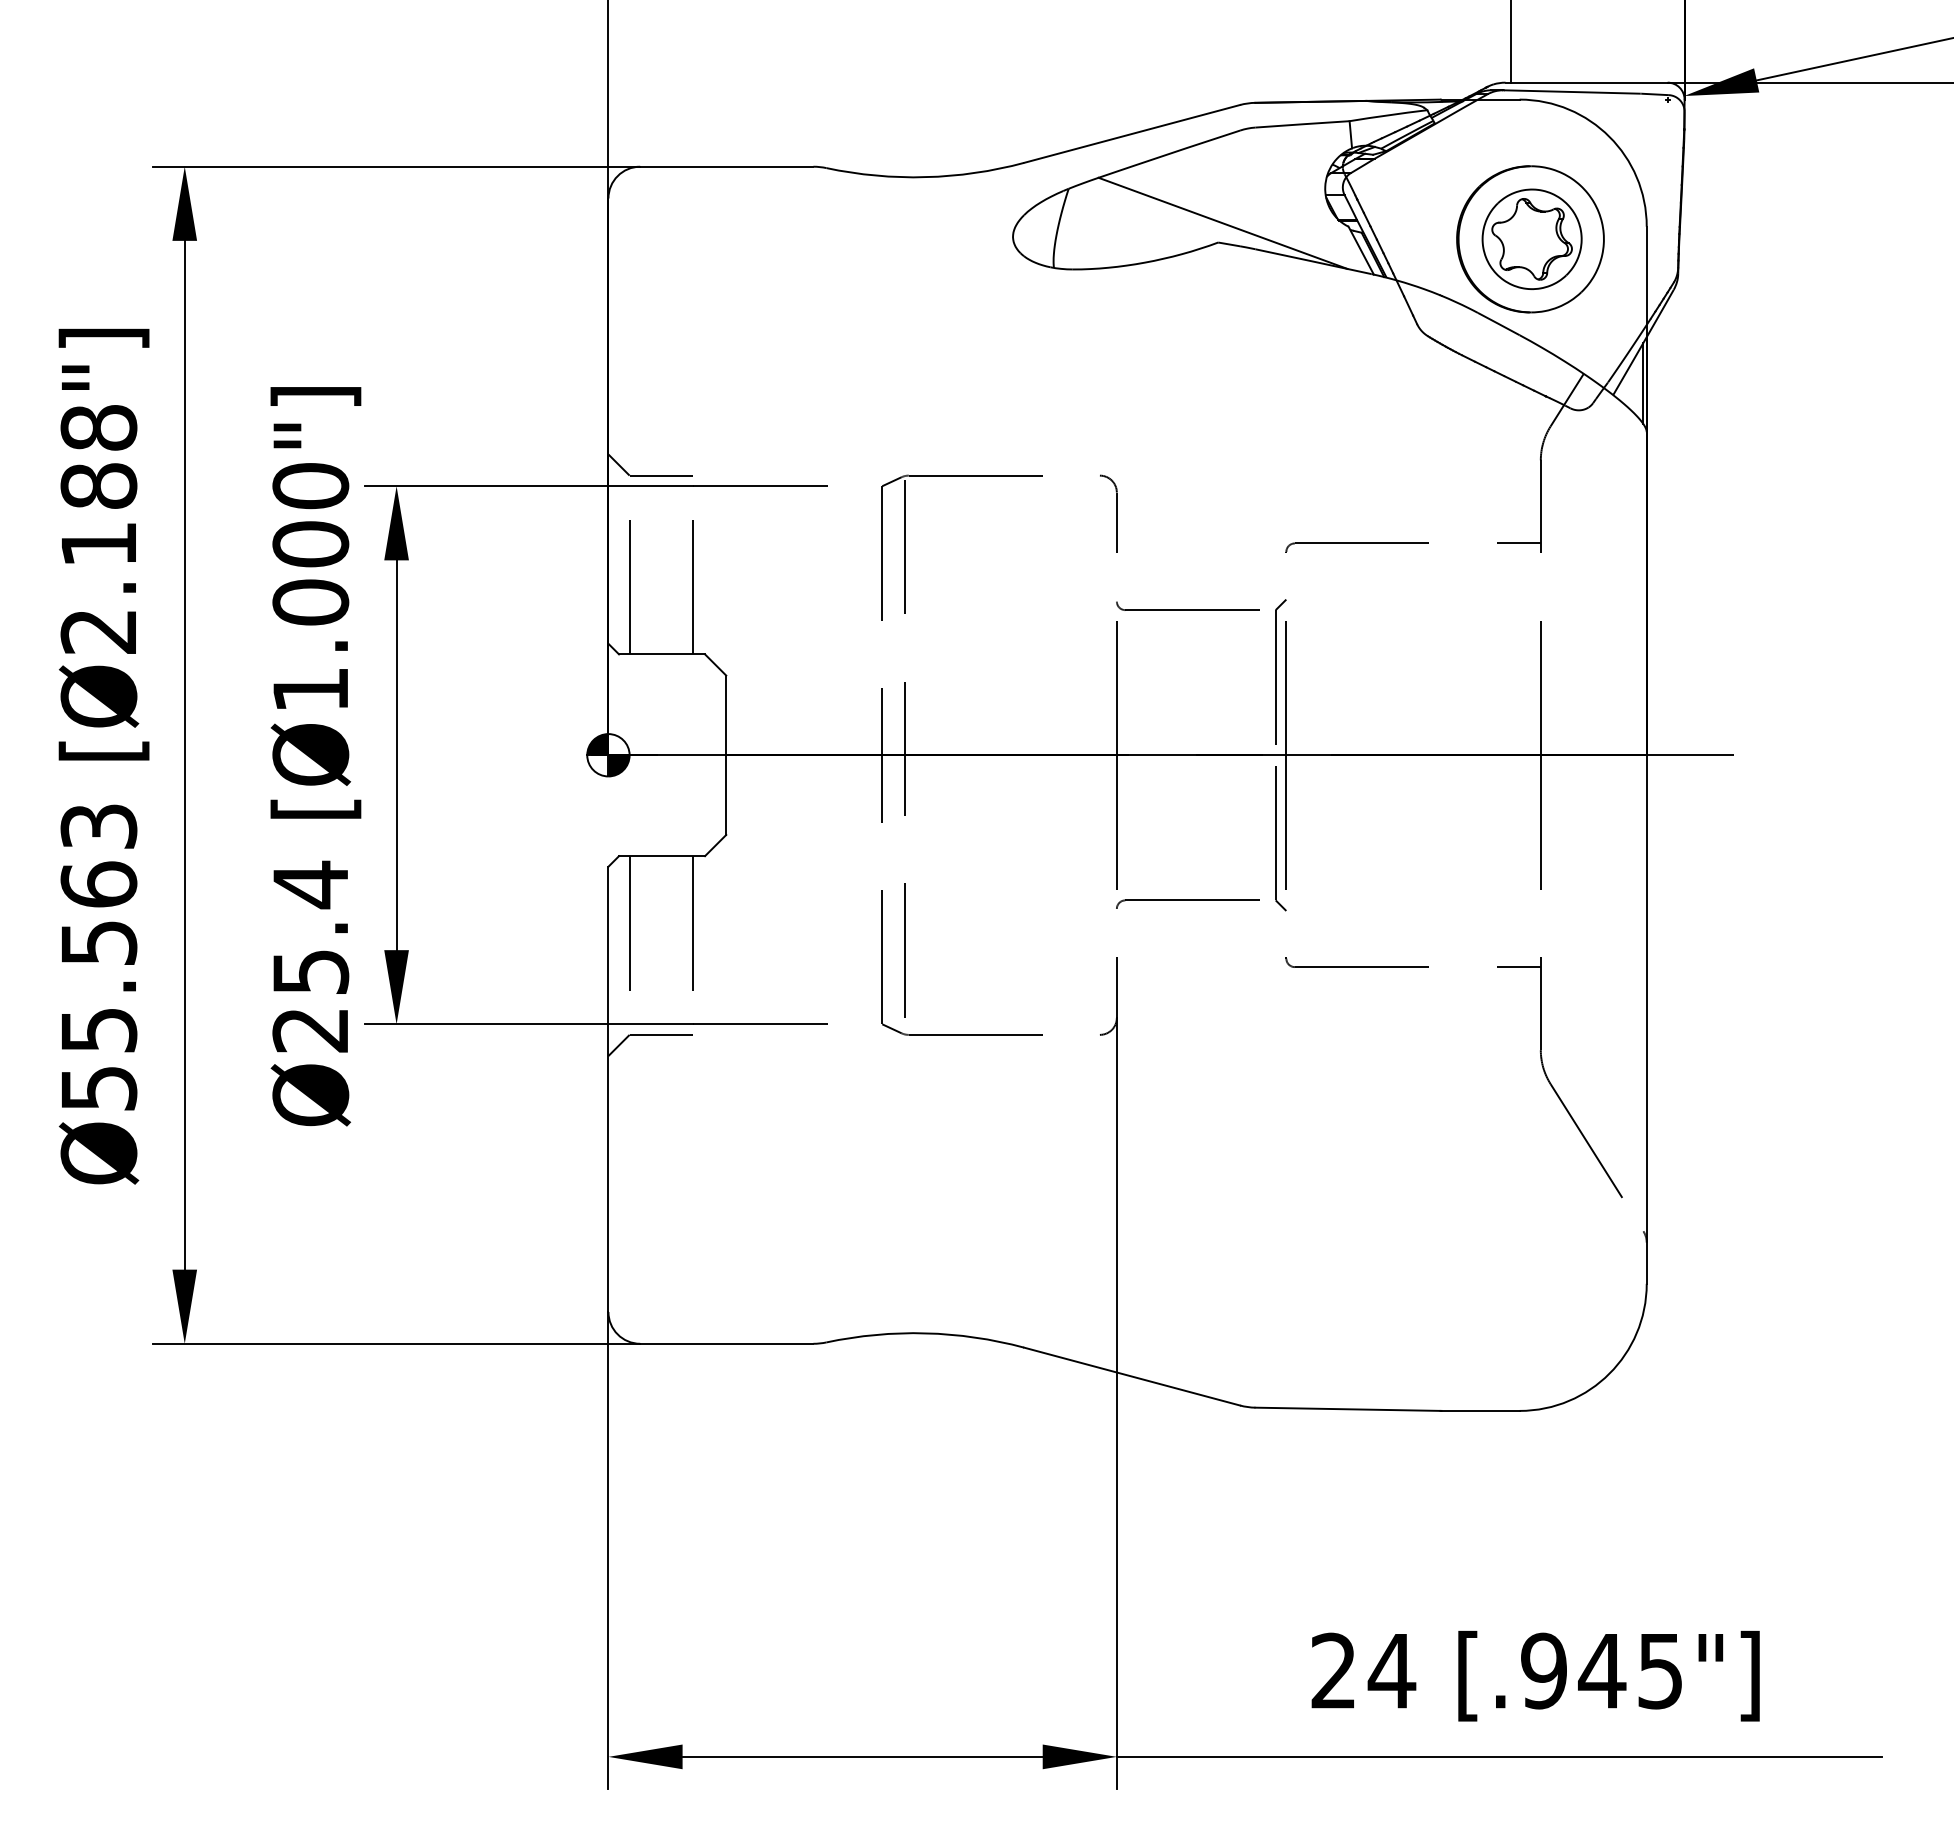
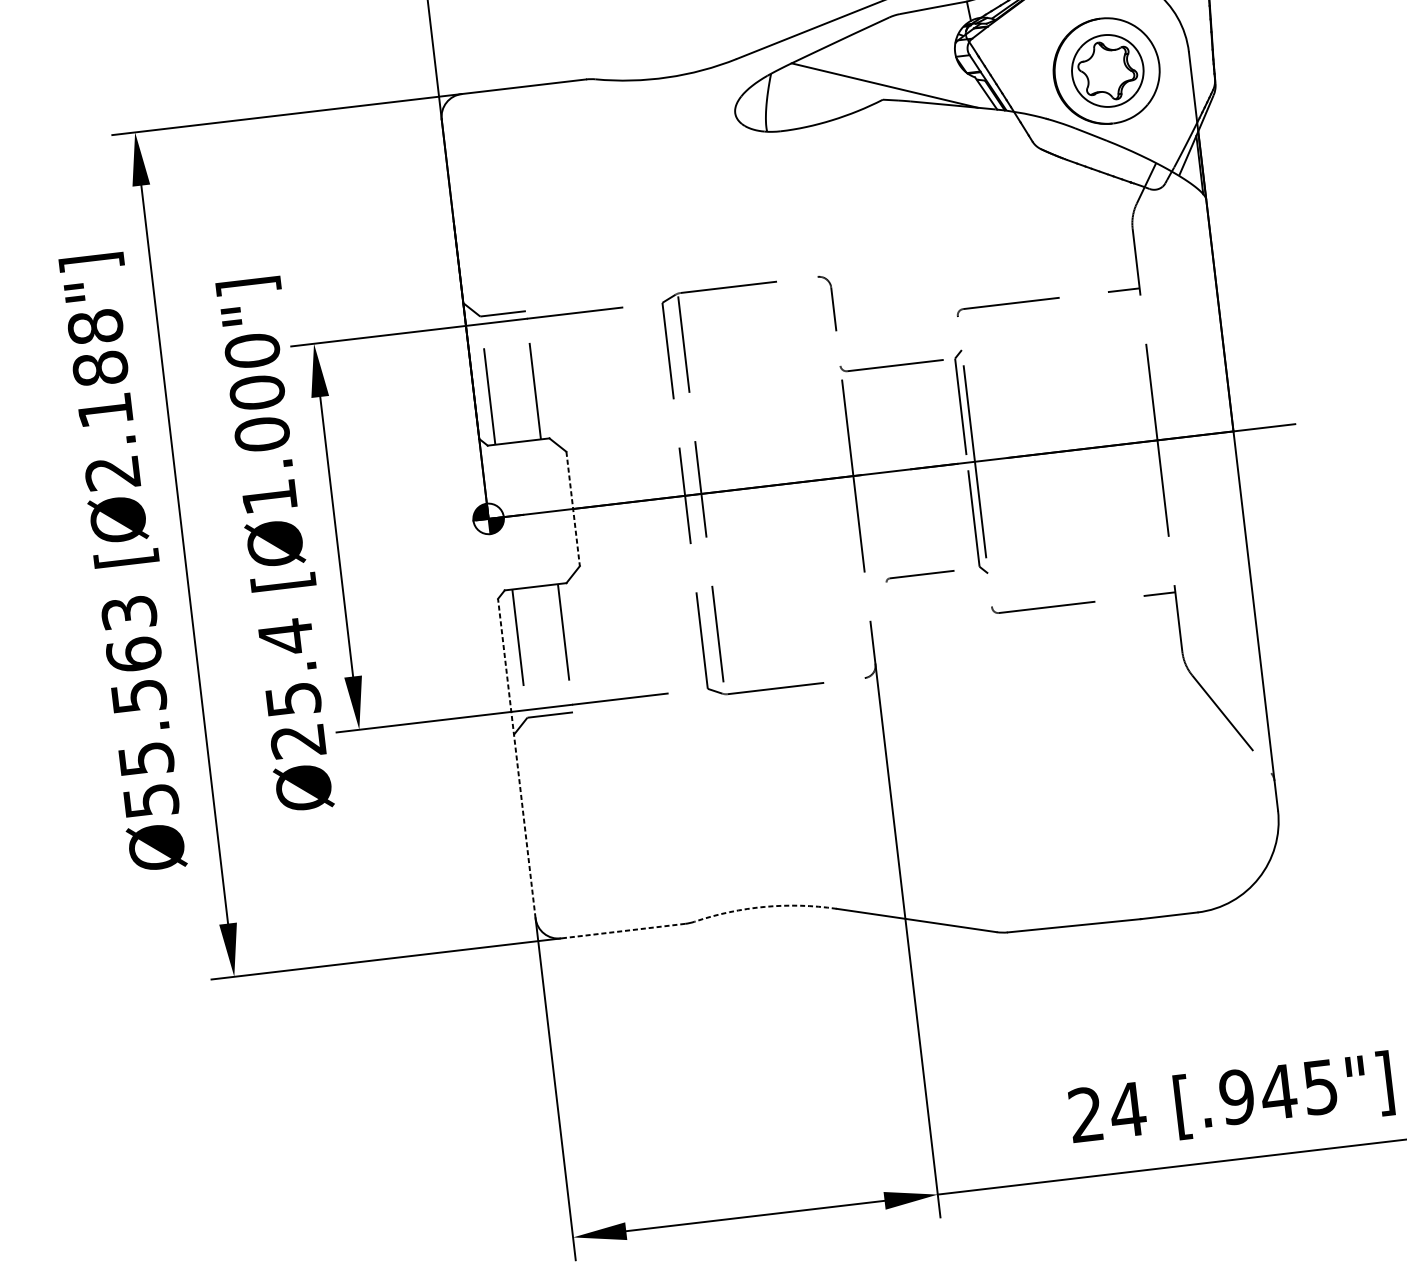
line: (726, 755) -> (573, 509), solid -> dashed
part: (1187, 903) -> (916, 576), size x0.6
line: (608, 1089) -> (516, 758), solid -> dashed
arc: (925, 1333) -> (764, 907), solid -> dashed
line: (726, 1343) -> (622, 930), solid -> dashed

